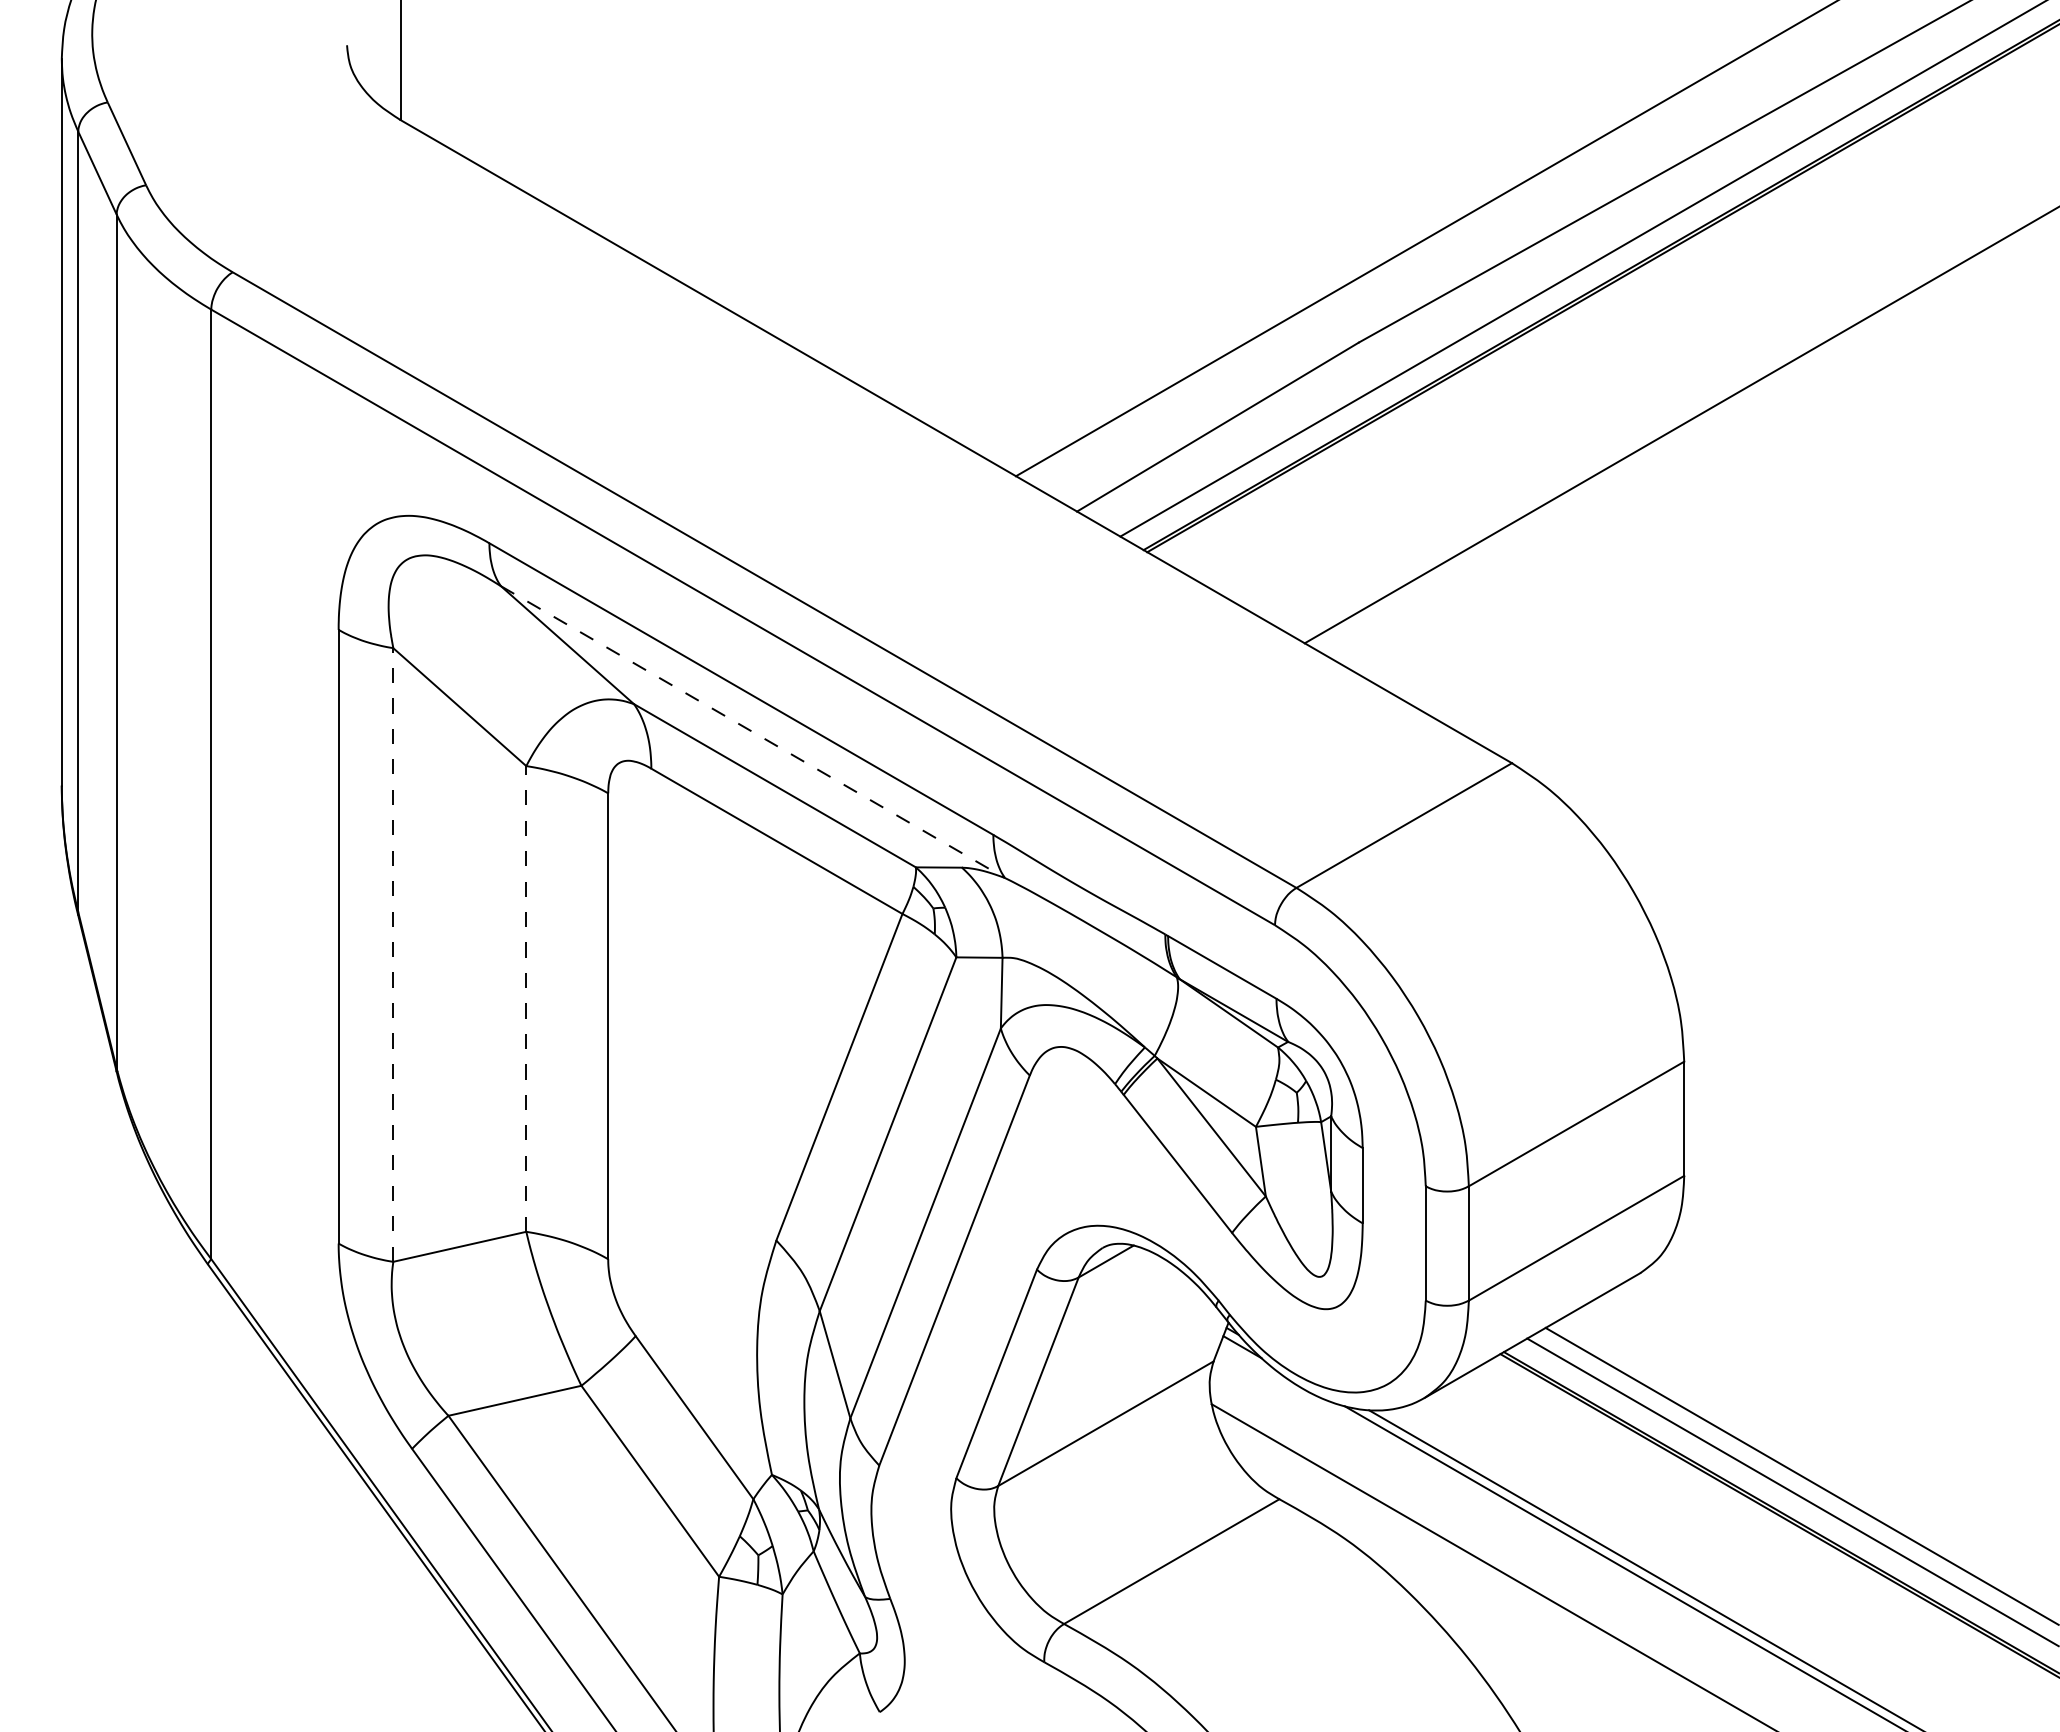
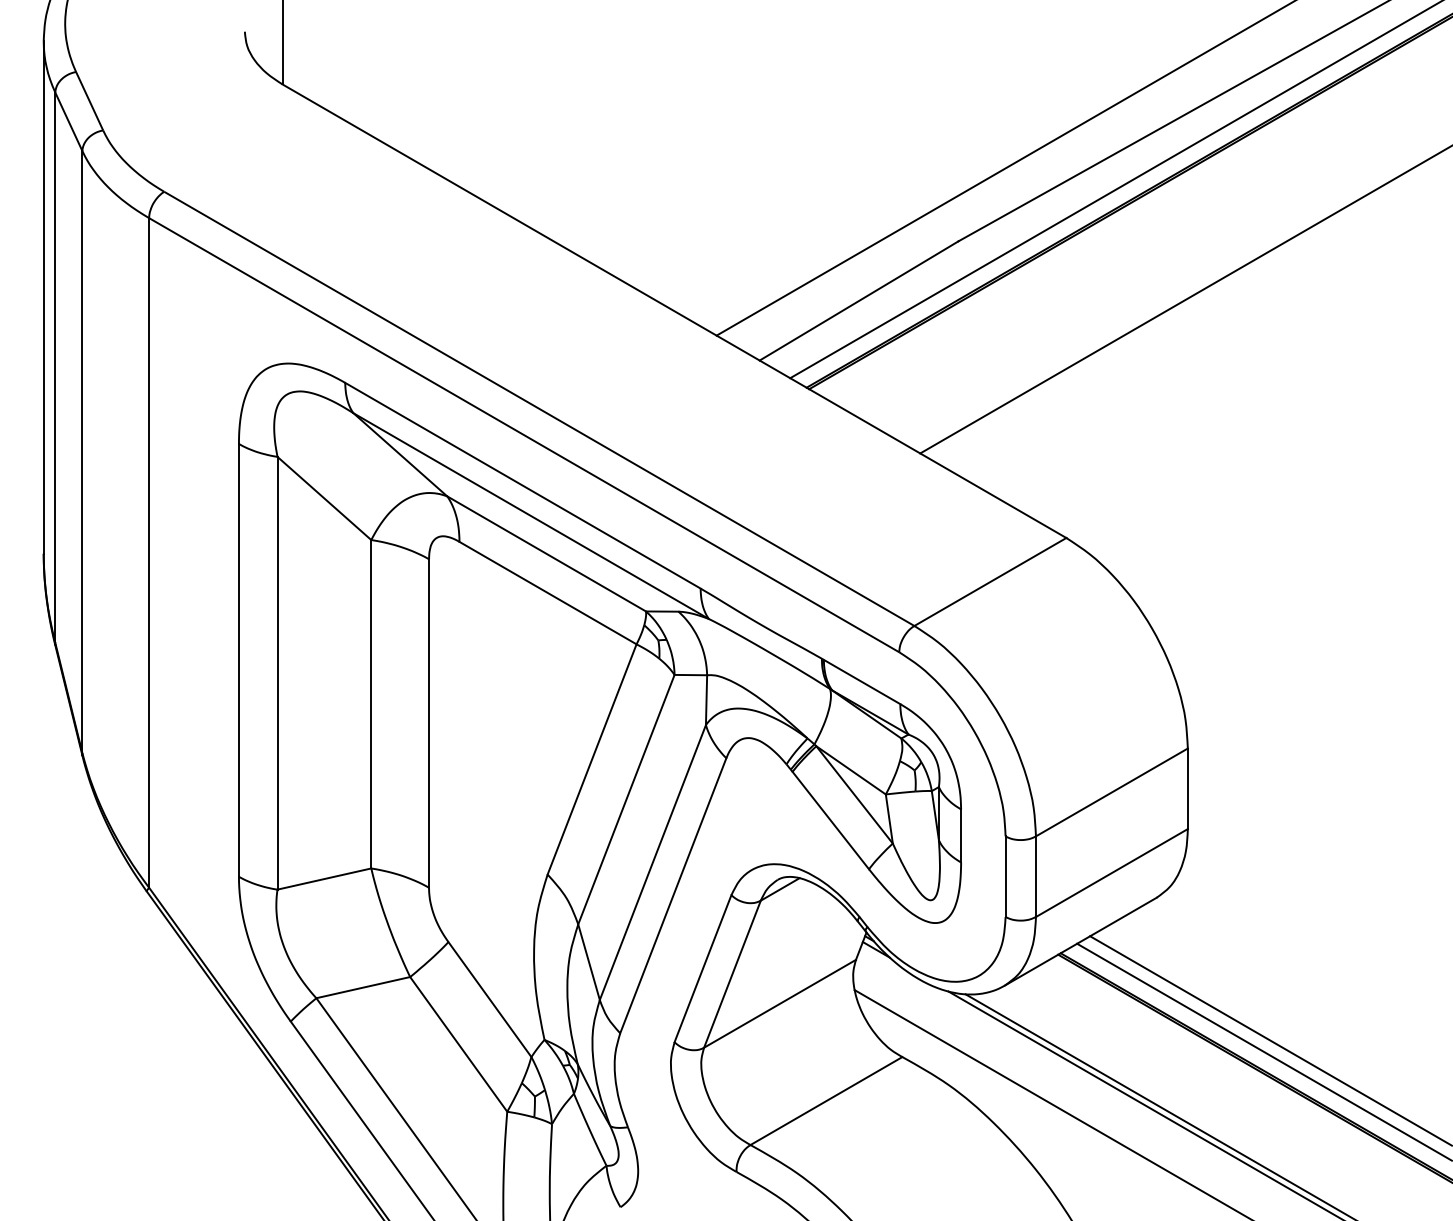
line: (753, 732) -> (531, 516), dashed -> solid
line: (393, 955) -> (277, 673), dashed -> solid
line: (526, 998) -> (371, 703), dashed -> solid

